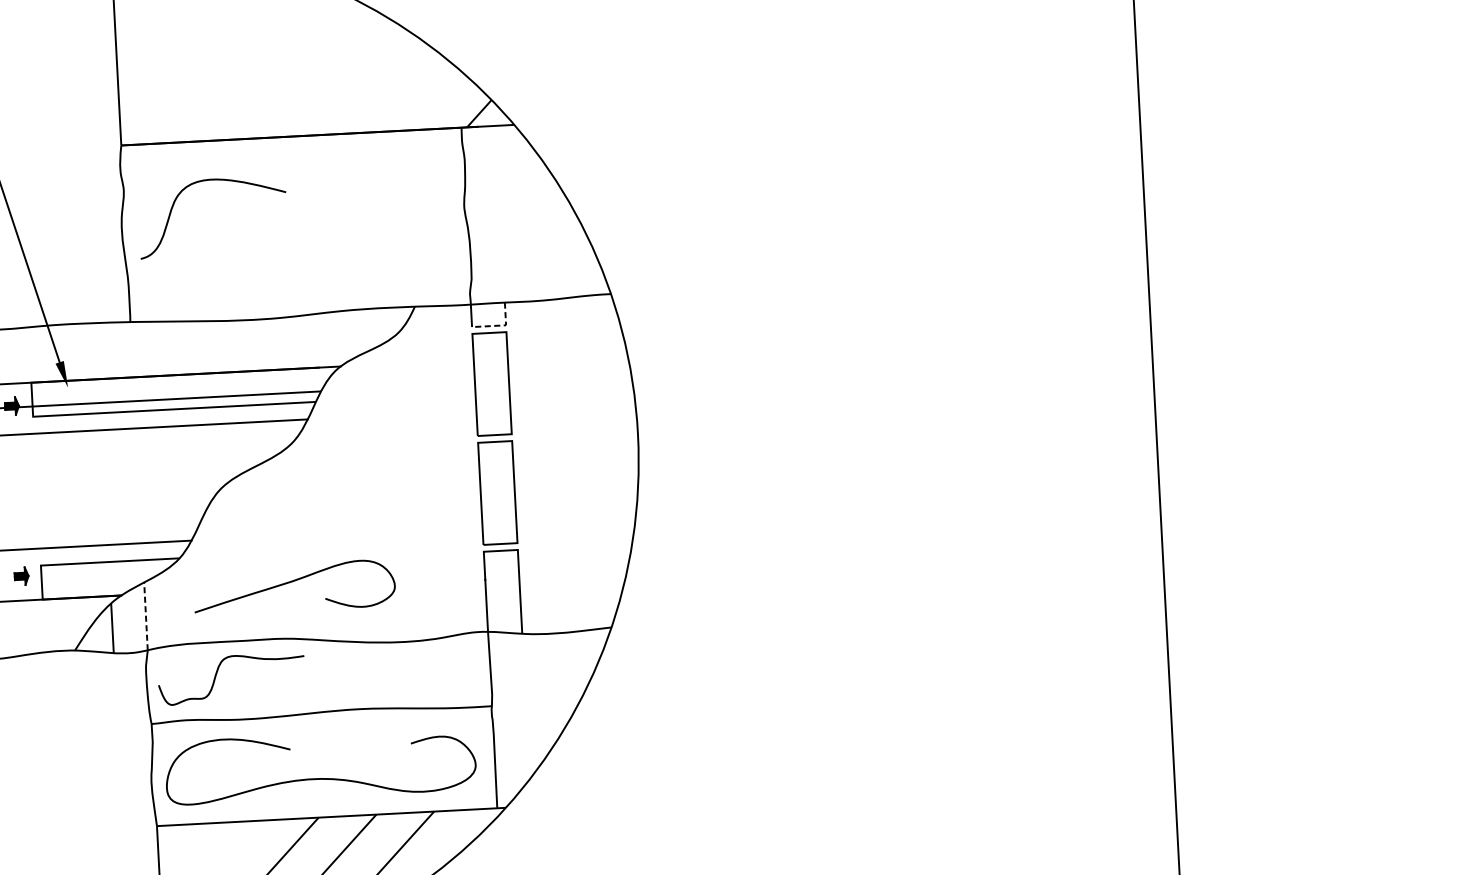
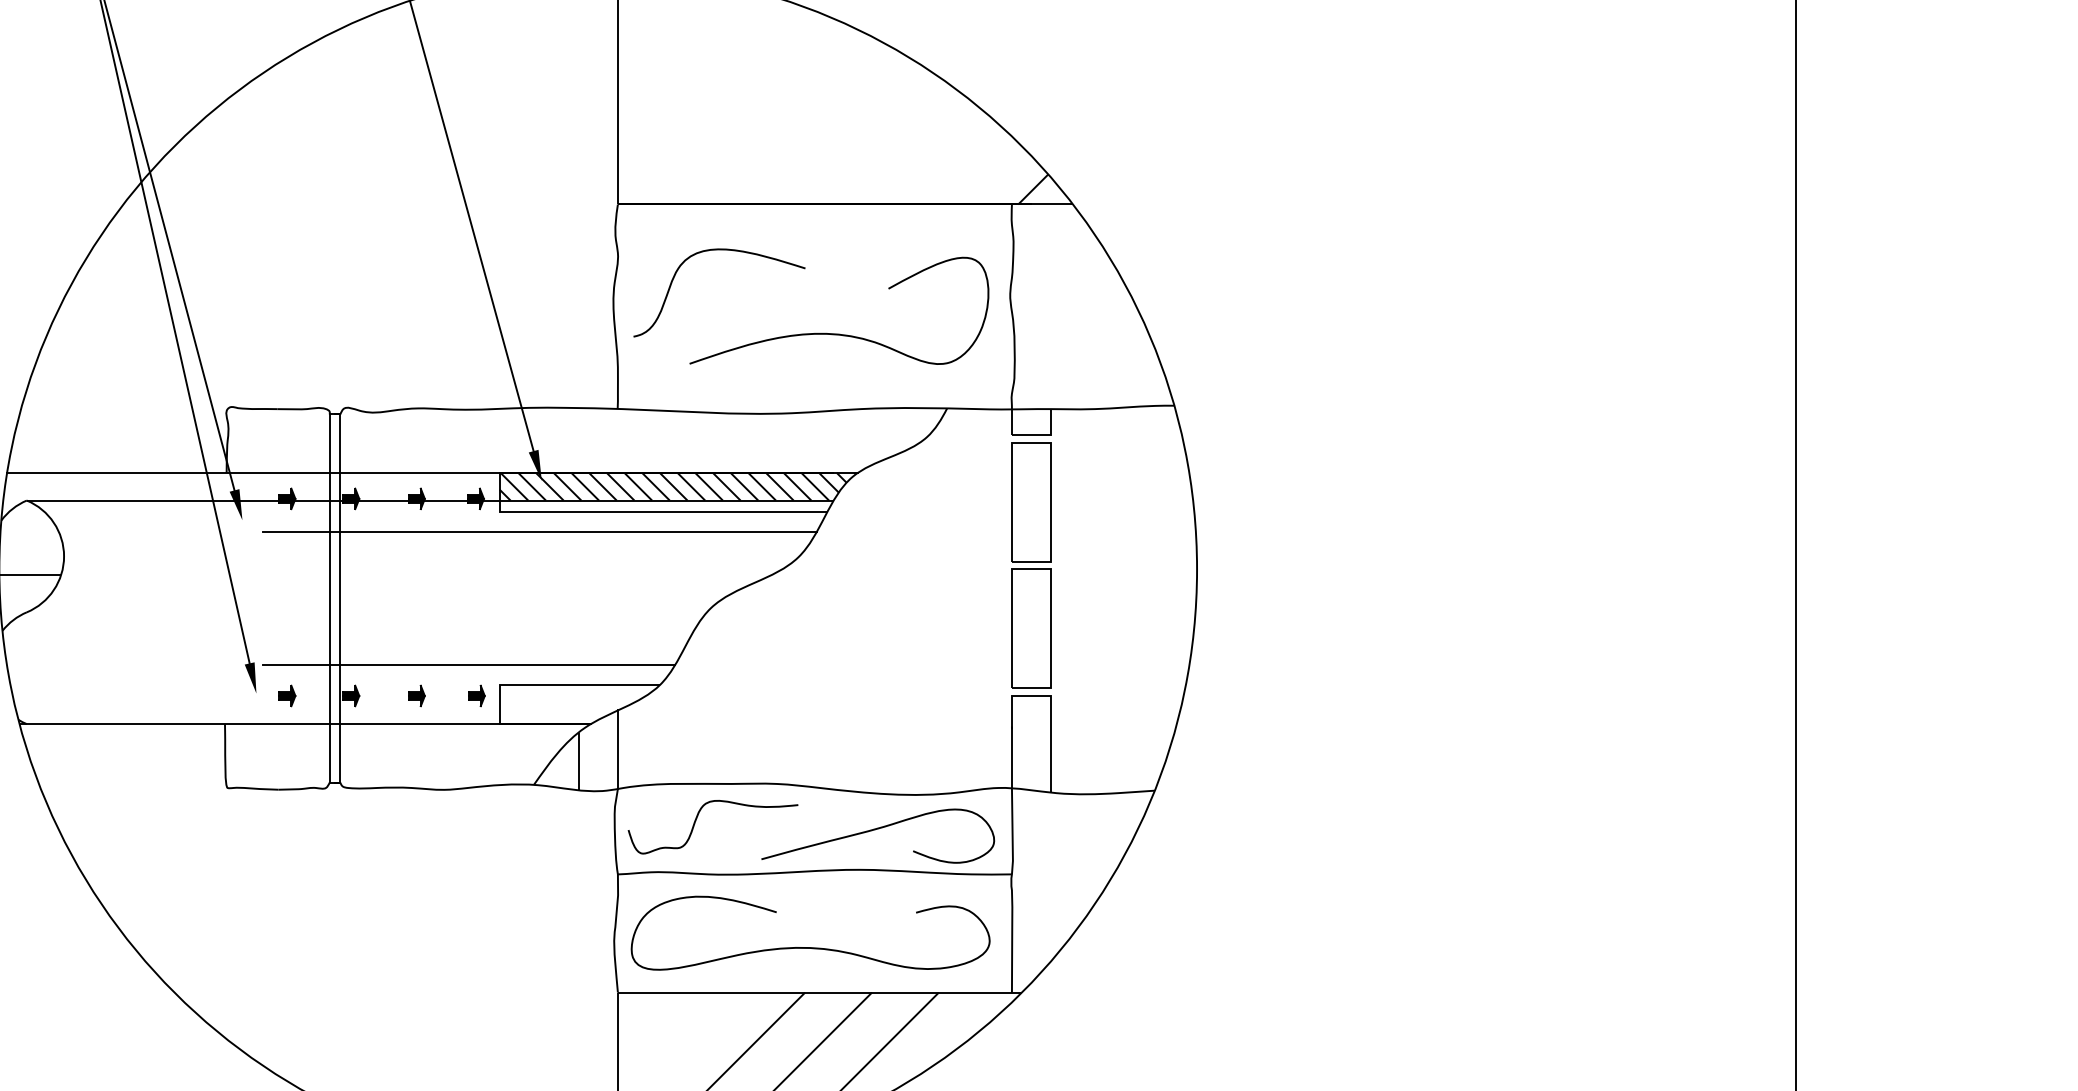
curve: (318, 246) -> (839, 333), added
line: (501, 325) -> (1045, 435), dashed -> solid
hatch: (185, 386) -> (677, 486), added
curve: (291, 582) -> (875, 830), moved
line: (145, 616) -> (617, 749), dashed -> solid

